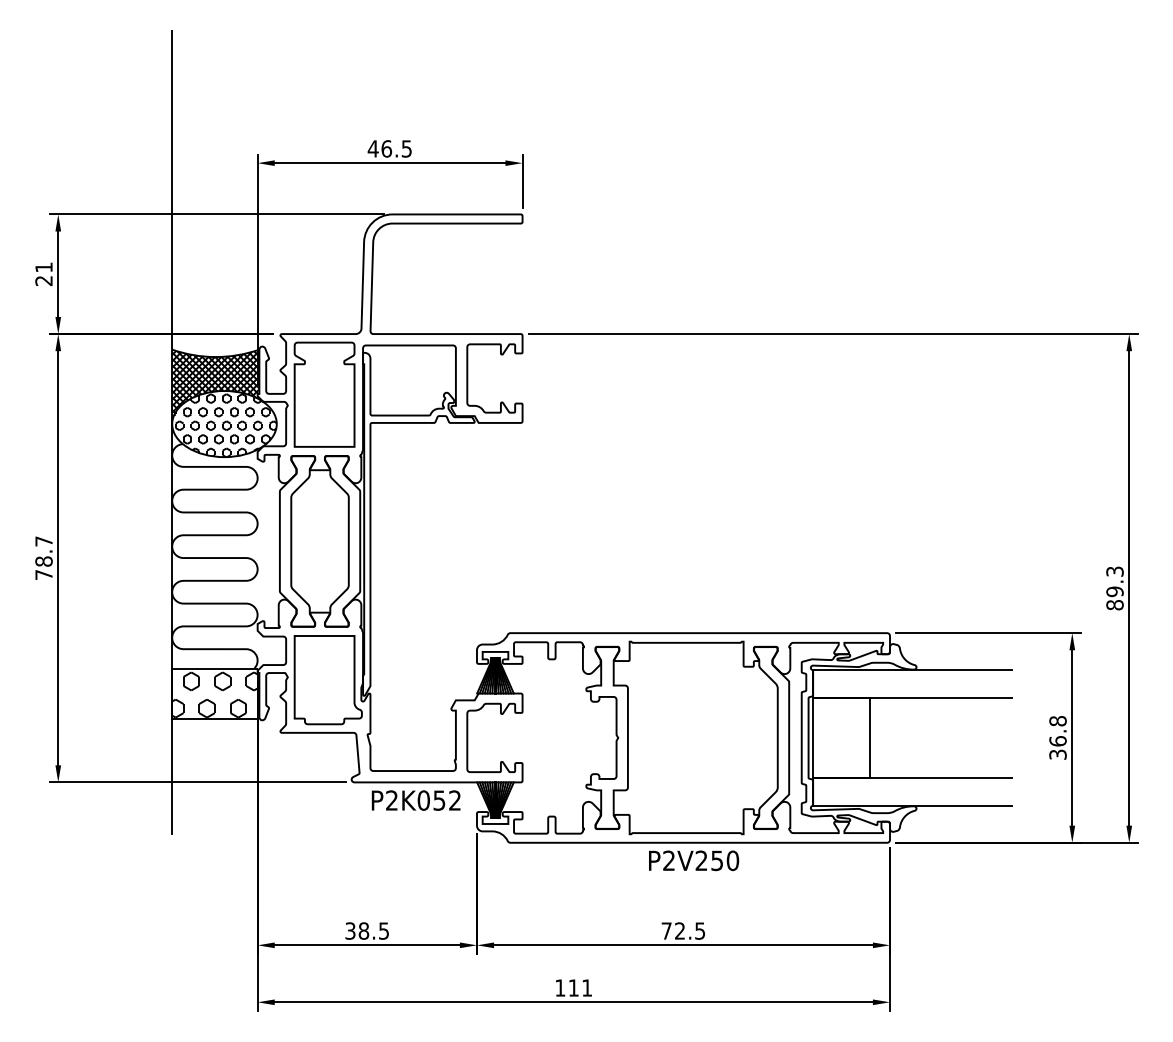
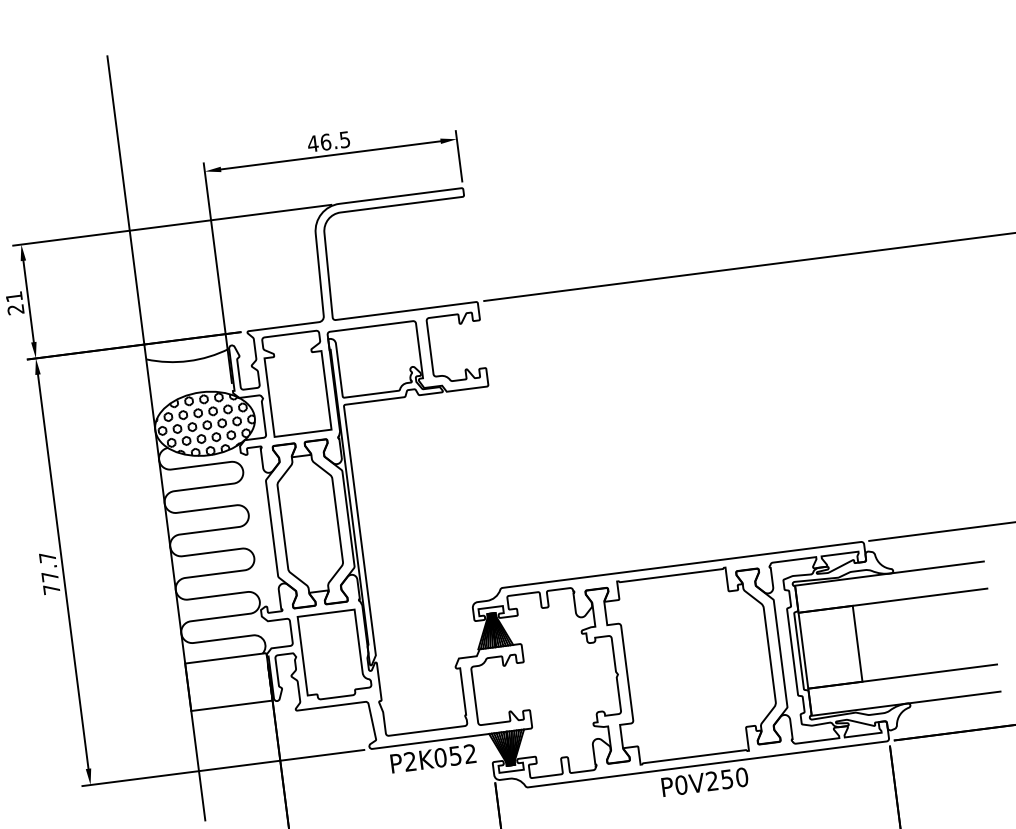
hatch: (216, 385) -> (192, 388), removed
text: (43, 561) -> (49, 576), 78.7 -> 77.7
hatch: (214, 694) -> (228, 682), removed
text: (669, 860) -> (681, 784), P2V250 -> P0V250

